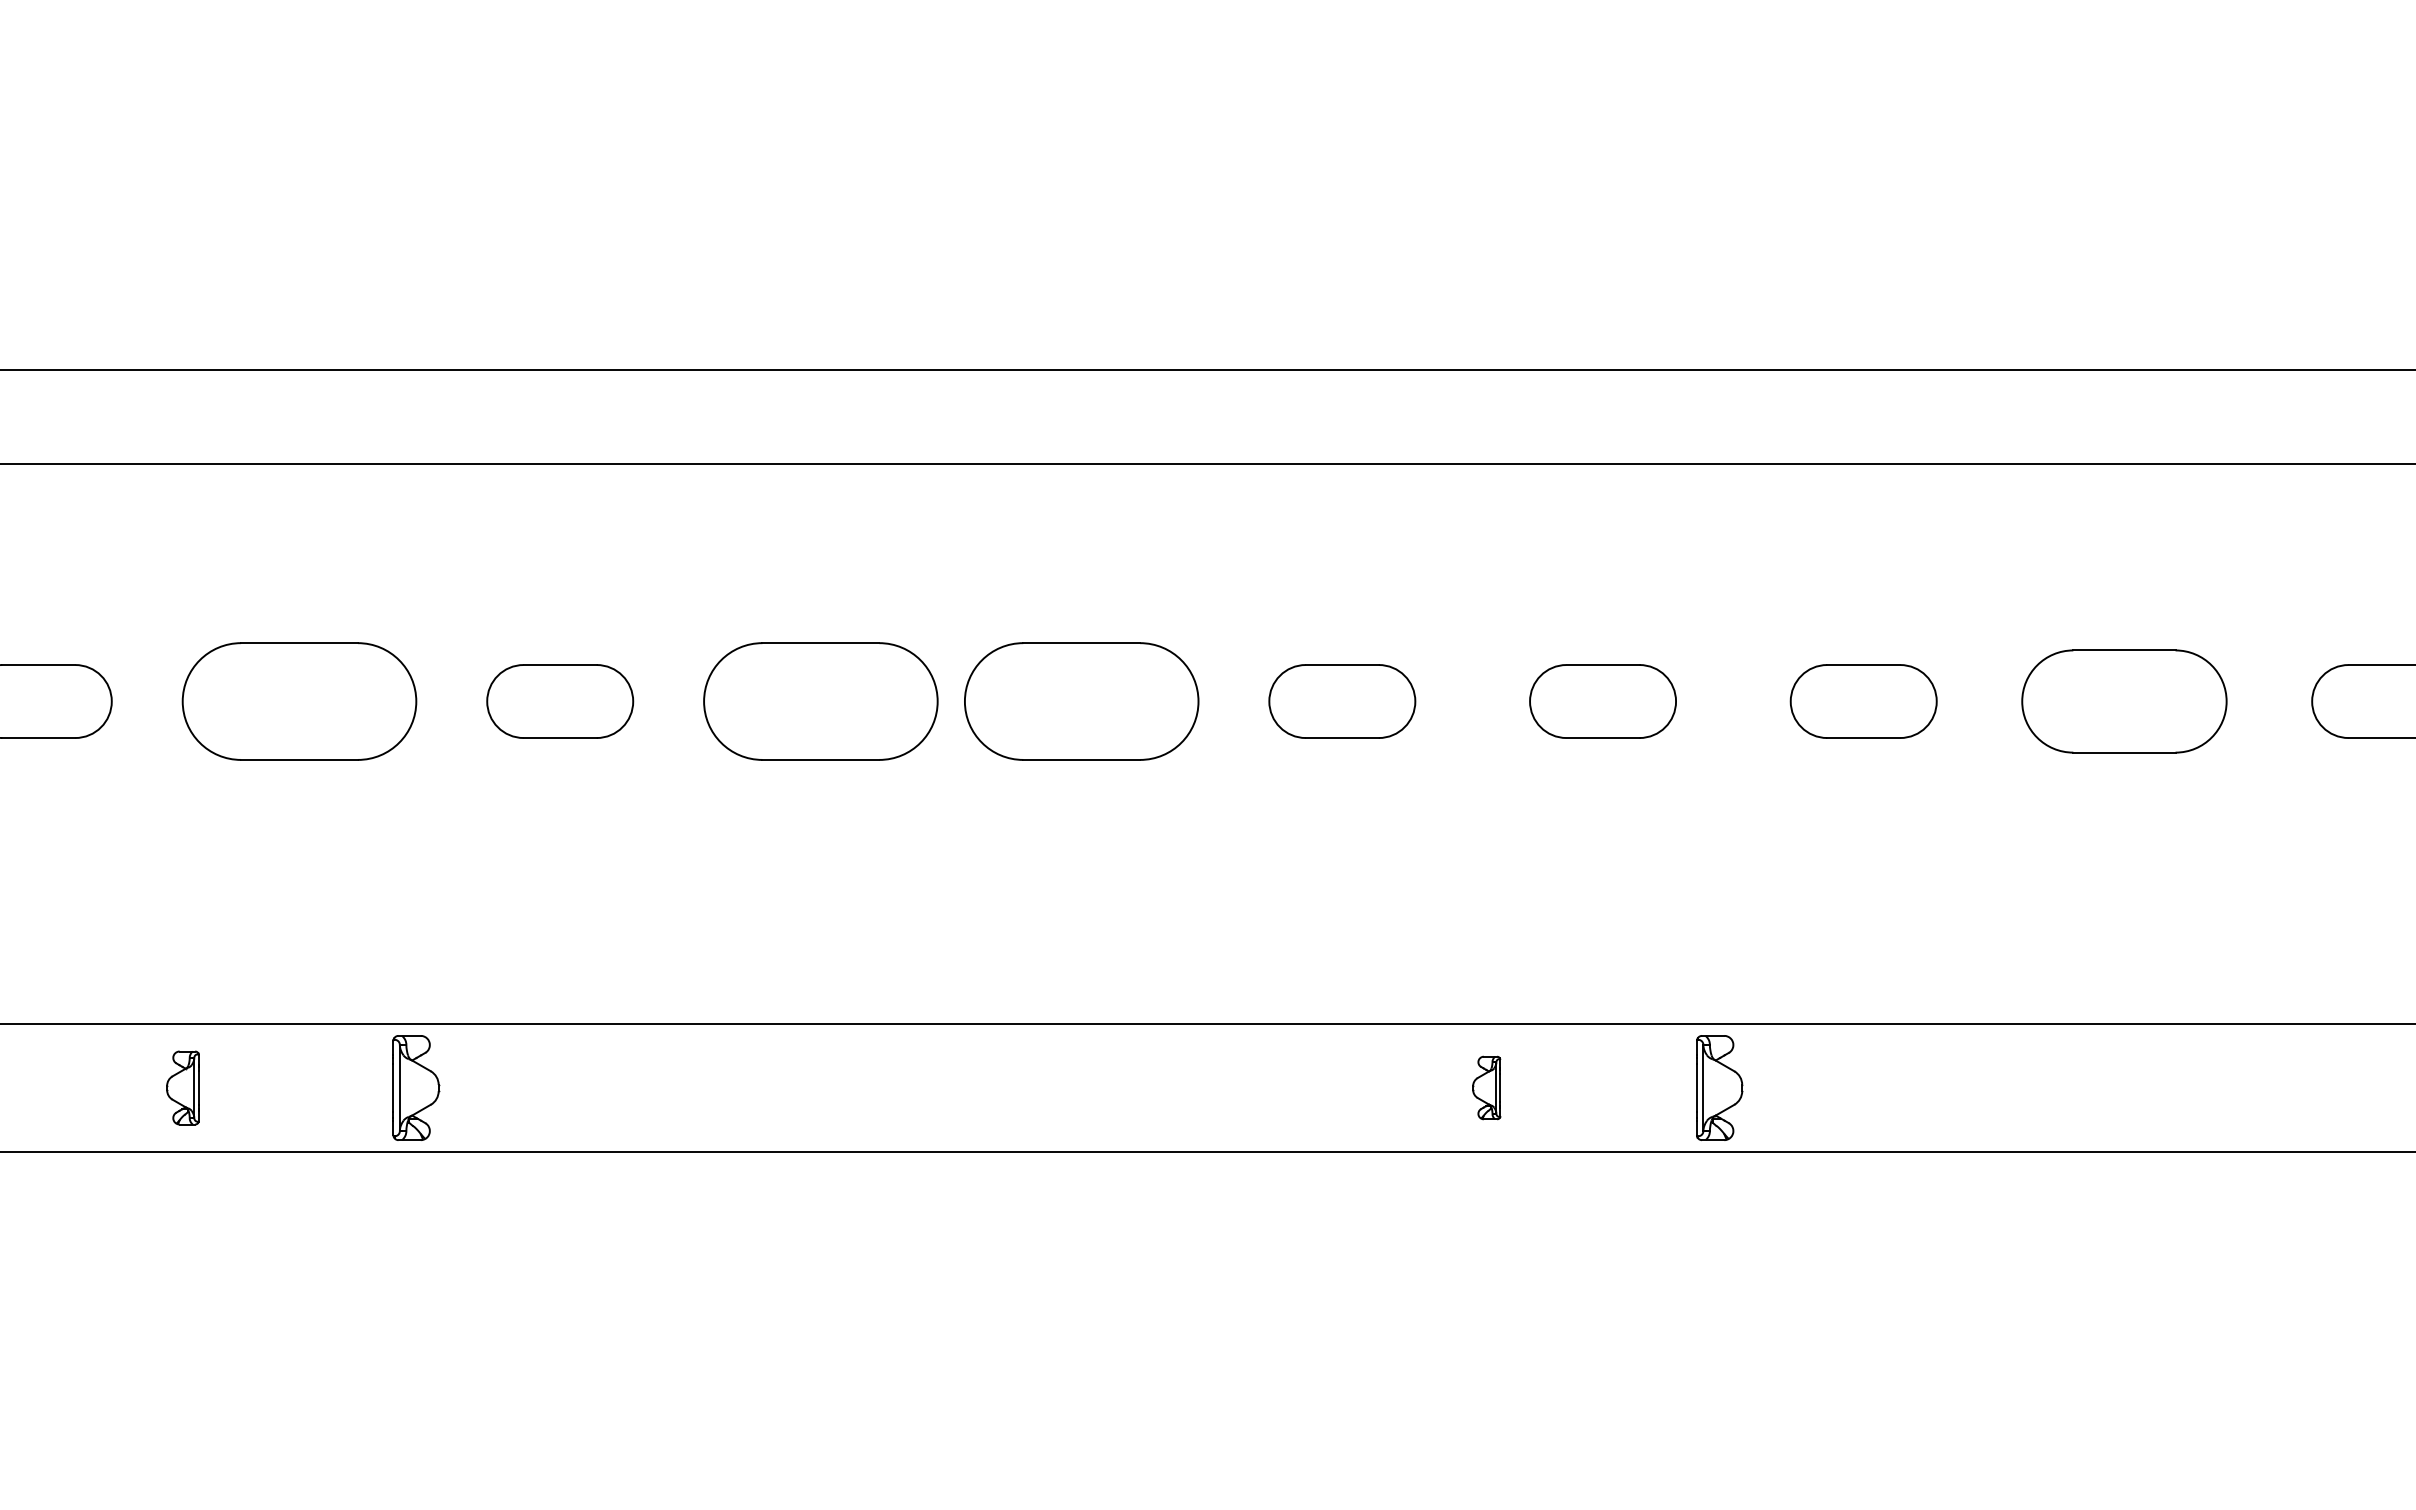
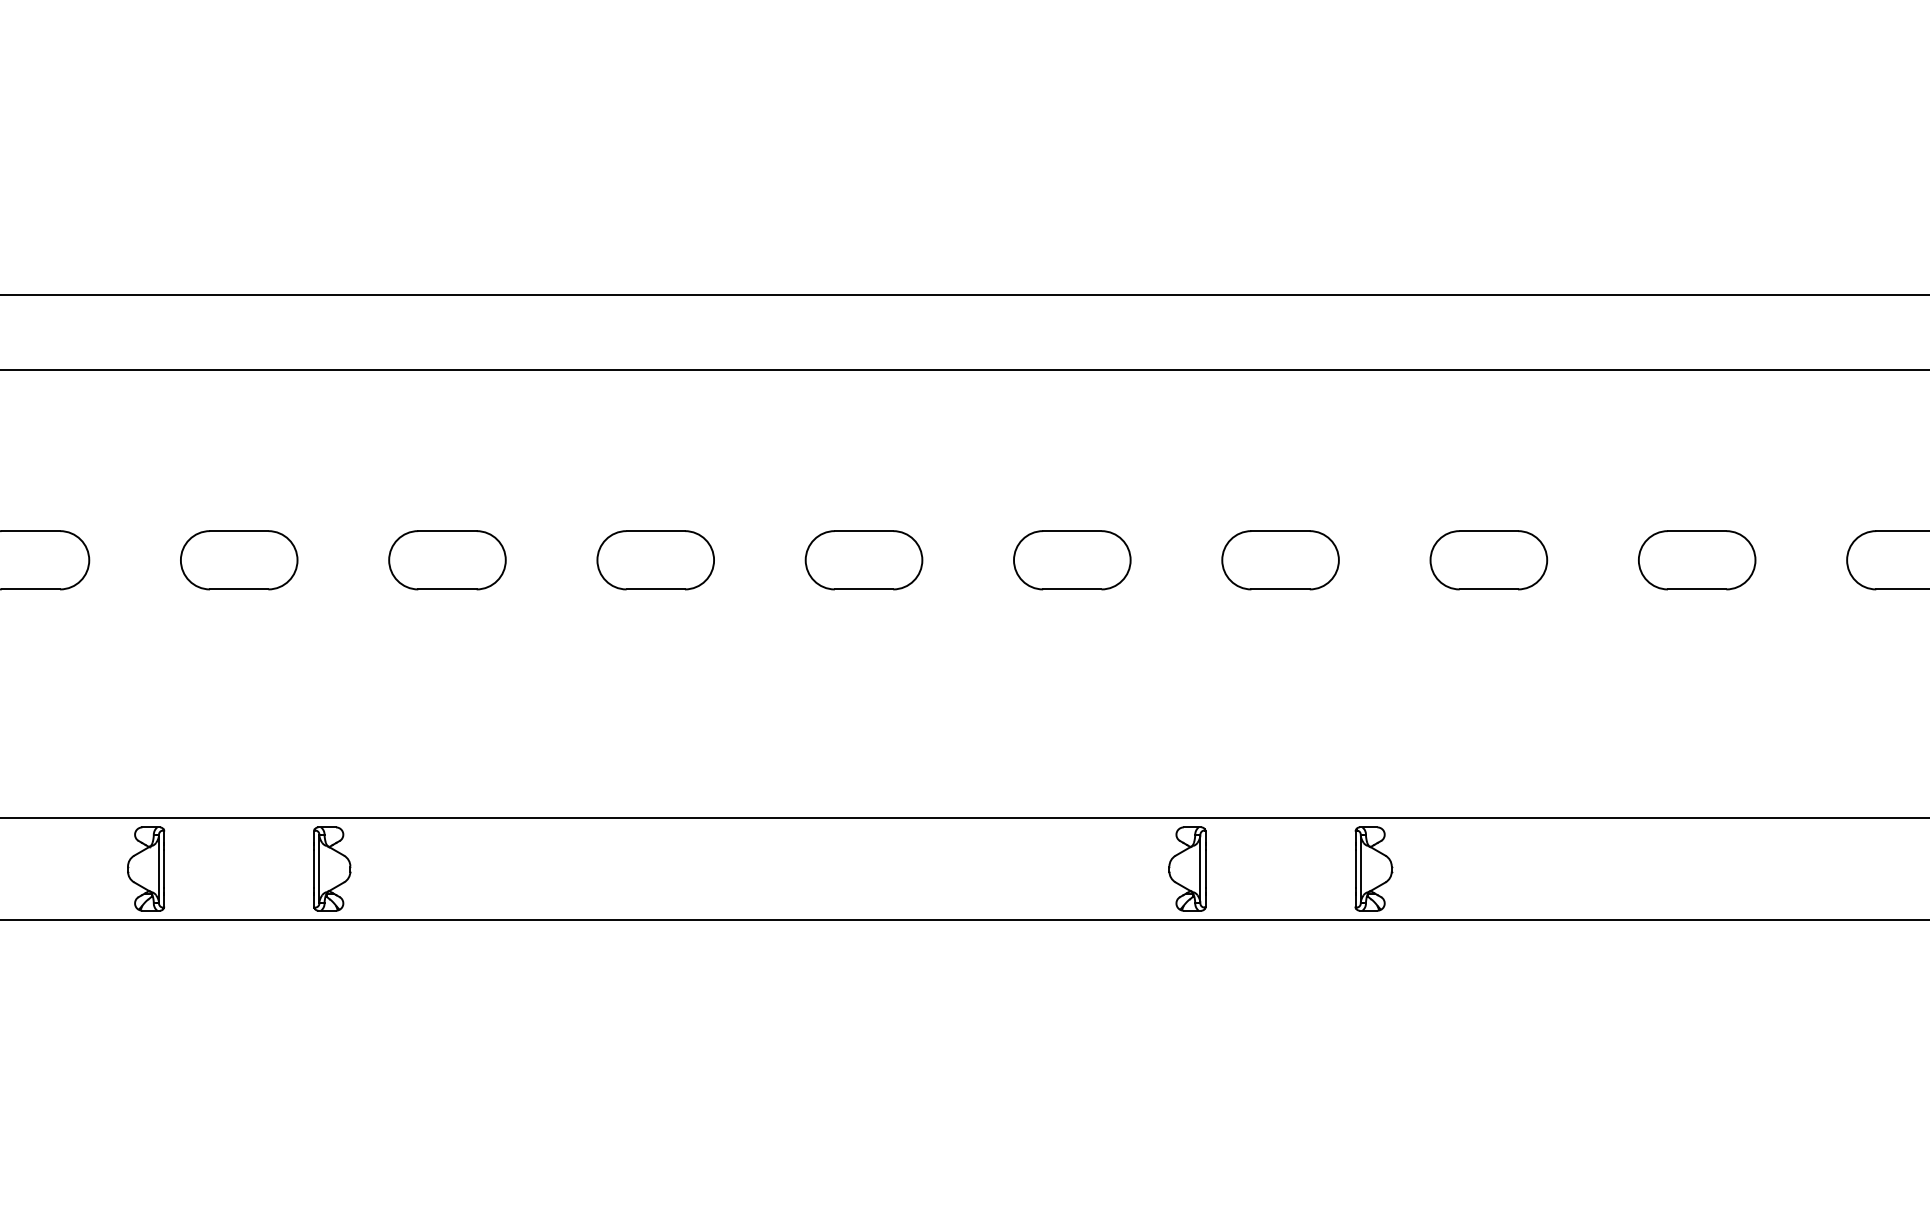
part: (299, 701) -> (239, 560), size x0.62
part: (820, 701) -> (655, 560), size x0.62
part: (1081, 701) -> (863, 560), size x0.62
part: (2124, 701) -> (1697, 560), size x0.71
part: (182, 1087) -> (145, 868), size x1.43
part: (1486, 1087) -> (1187, 868), size x1.67

